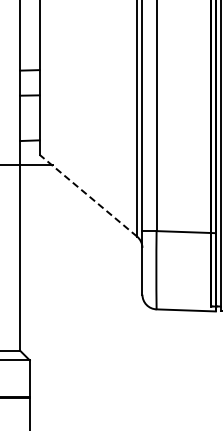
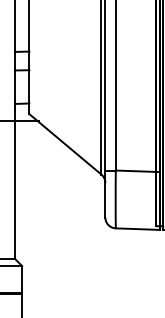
line: (88, 195) -> (65, 144), dashed -> solid

